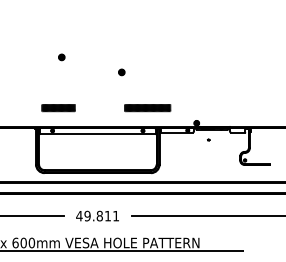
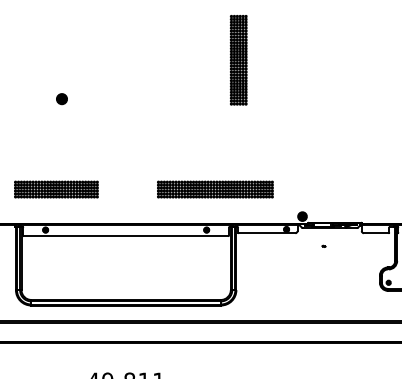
part: (160, 35) -> (237, 60), added
part: (121, 72) -> (168, 126), removed
part: (58, 107) -> (56, 188), size x1.43
part: (147, 107) -> (214, 188), size x1.43

